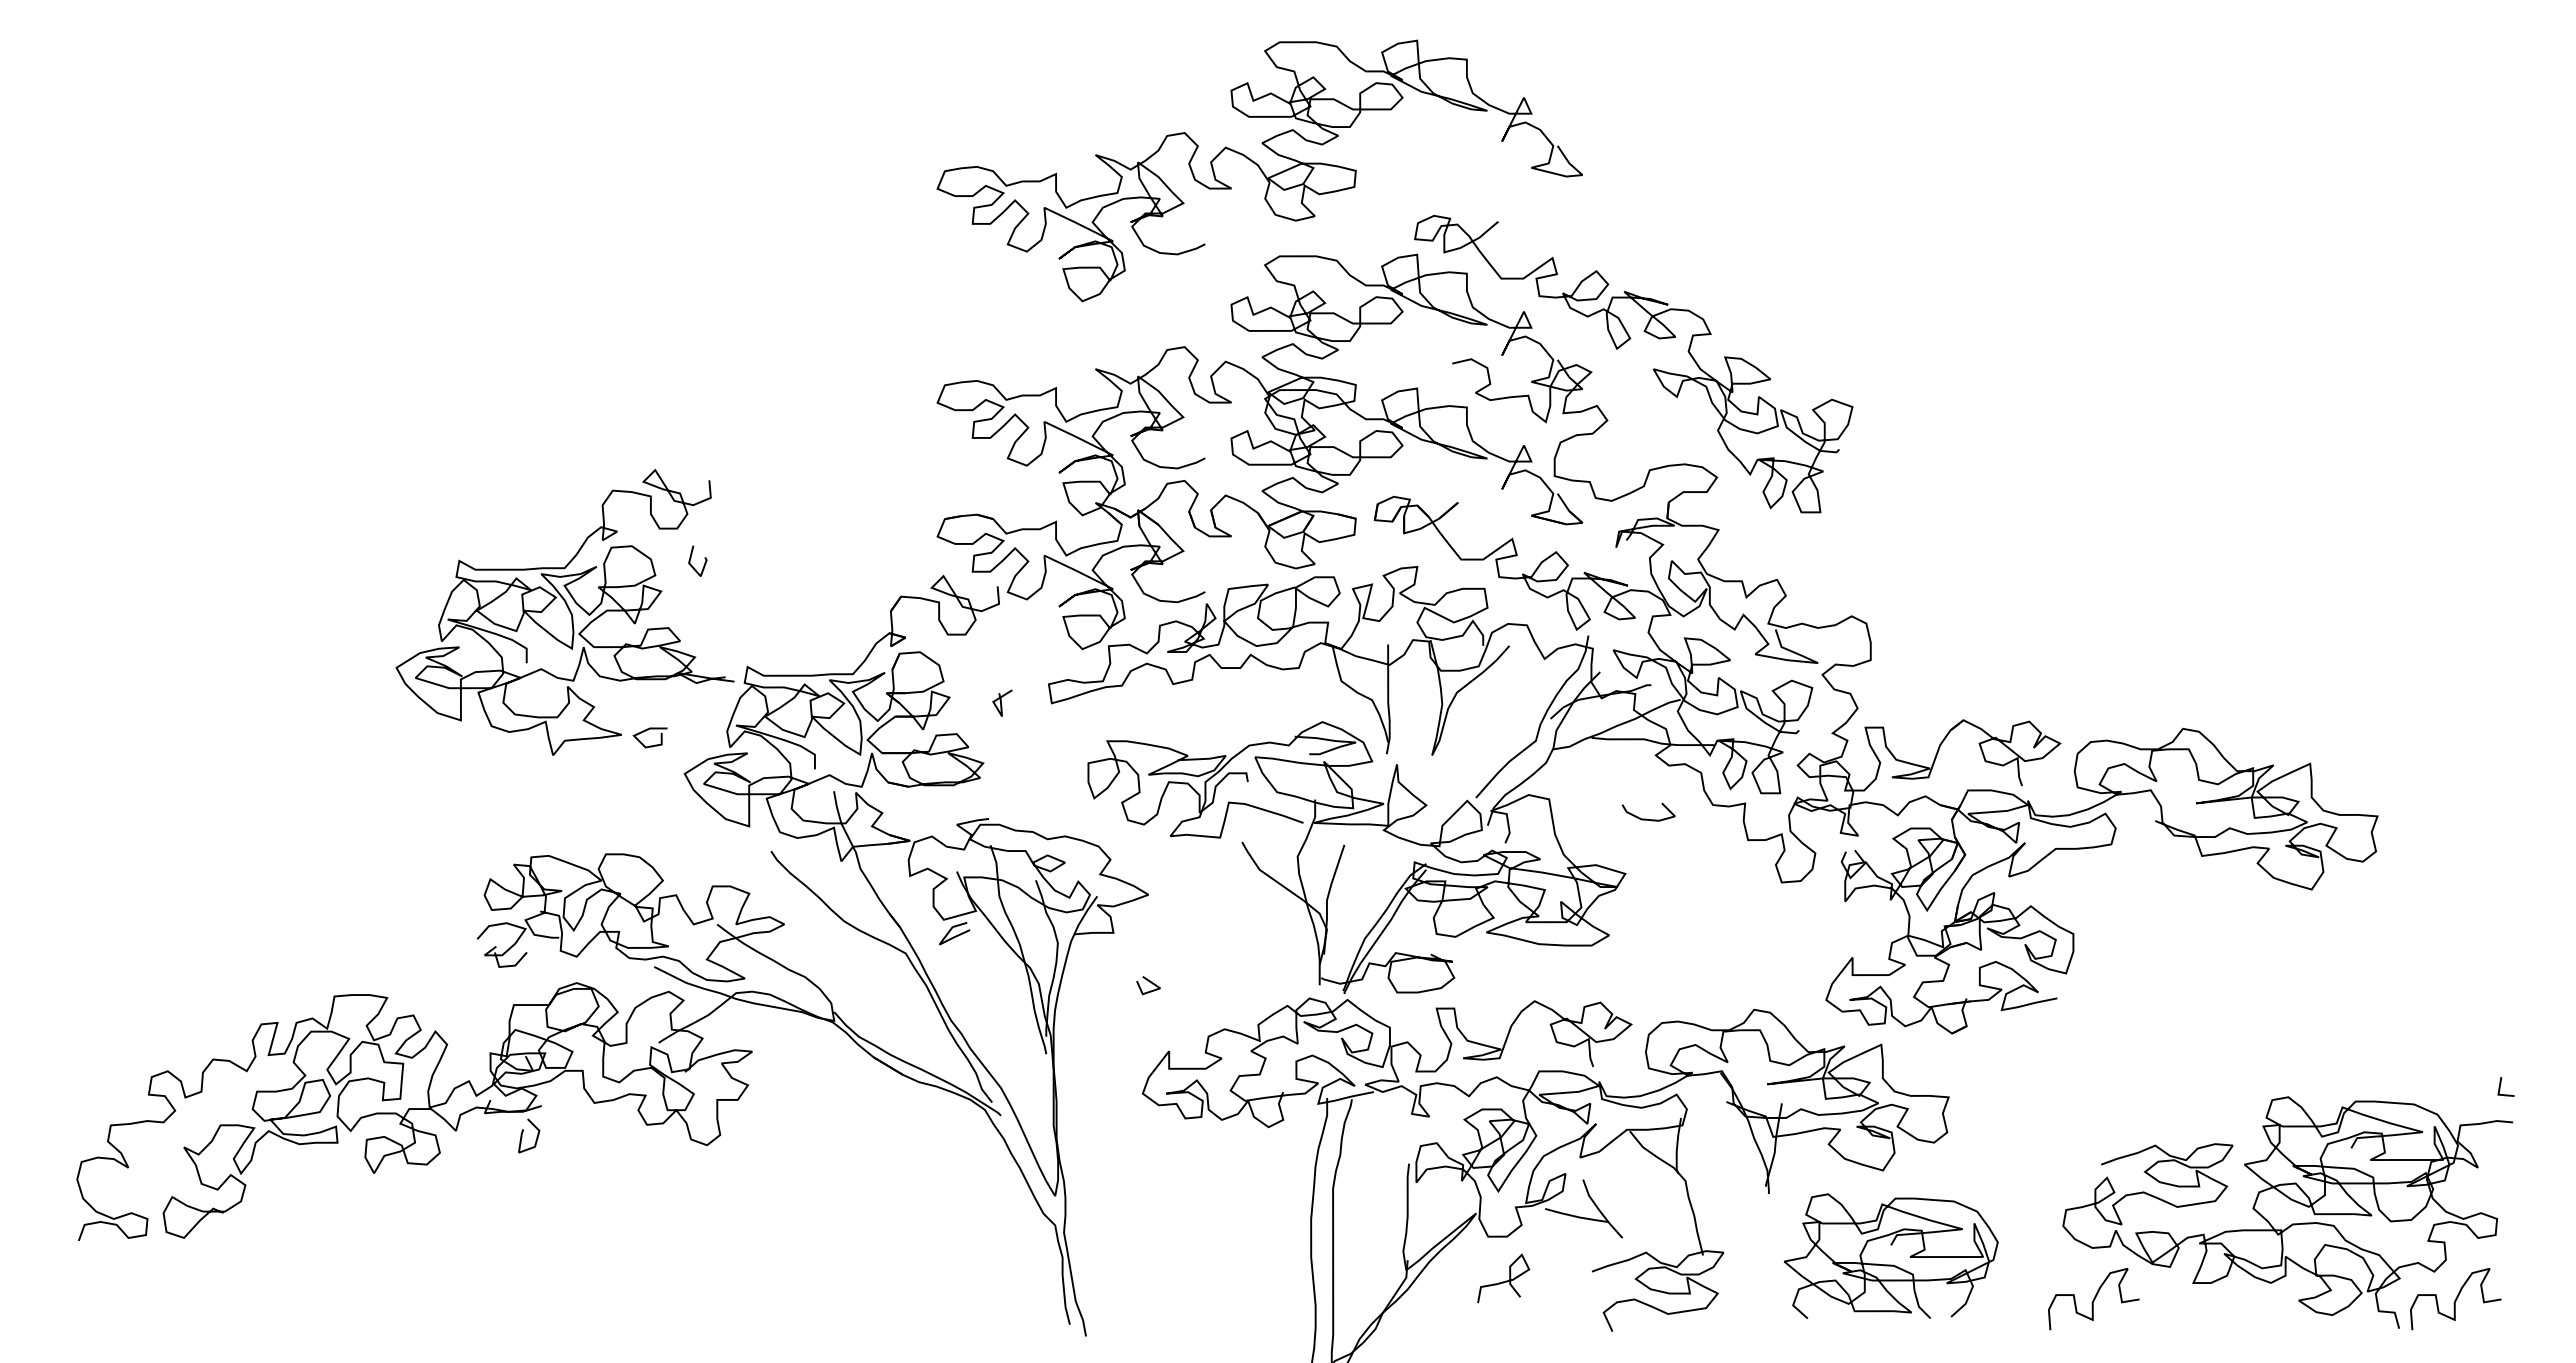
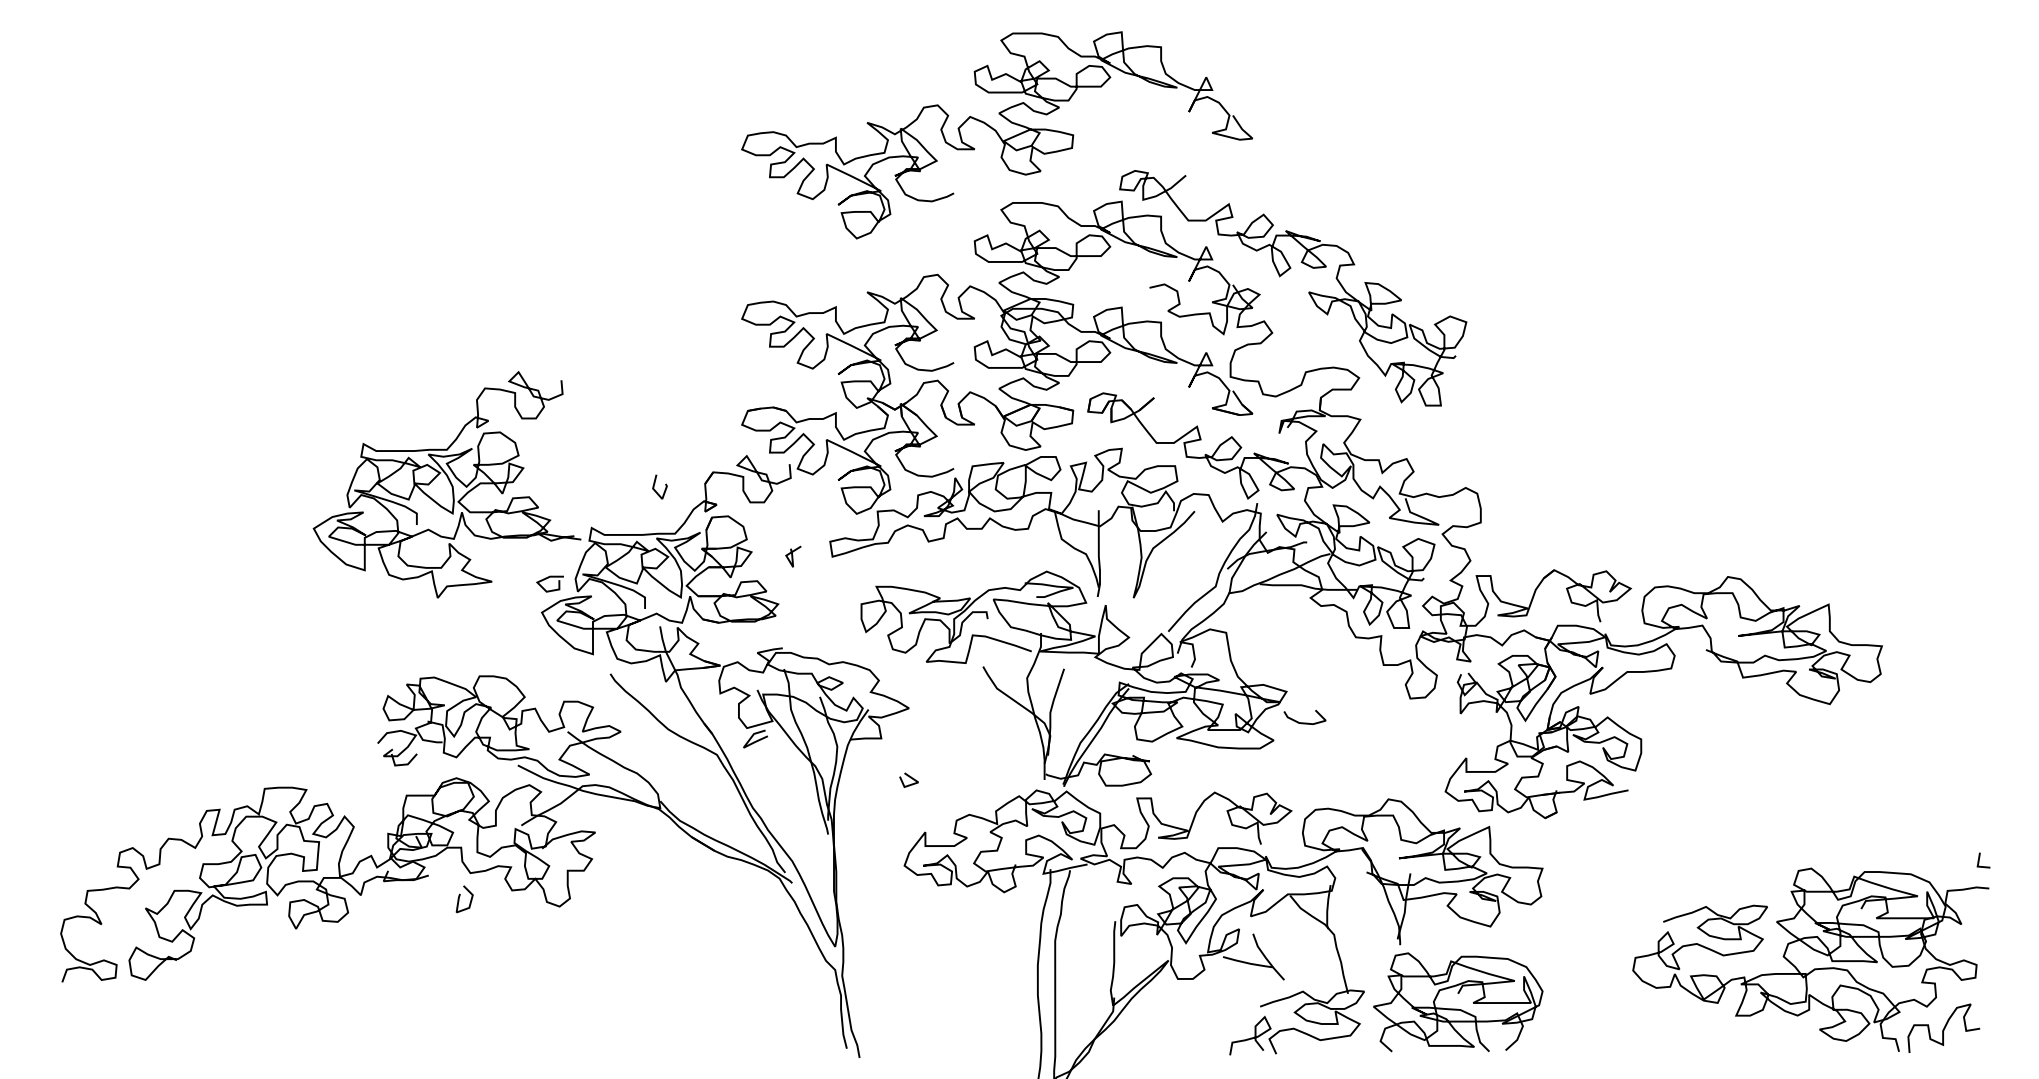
line: (691, 558) -> (654, 484), moved
curve: (646, 731) -> (547, 579), moved
curve: (1646, 818) -> (1303, 722), moved
curve: (523, 1132) -> (460, 896), moved
part: (1891, 1255) -> (1458, 1001), moved
curve: (1505, 1280) -> (1251, 1037), moved
curve: (2093, 1298) -> (1657, 1027), removed

